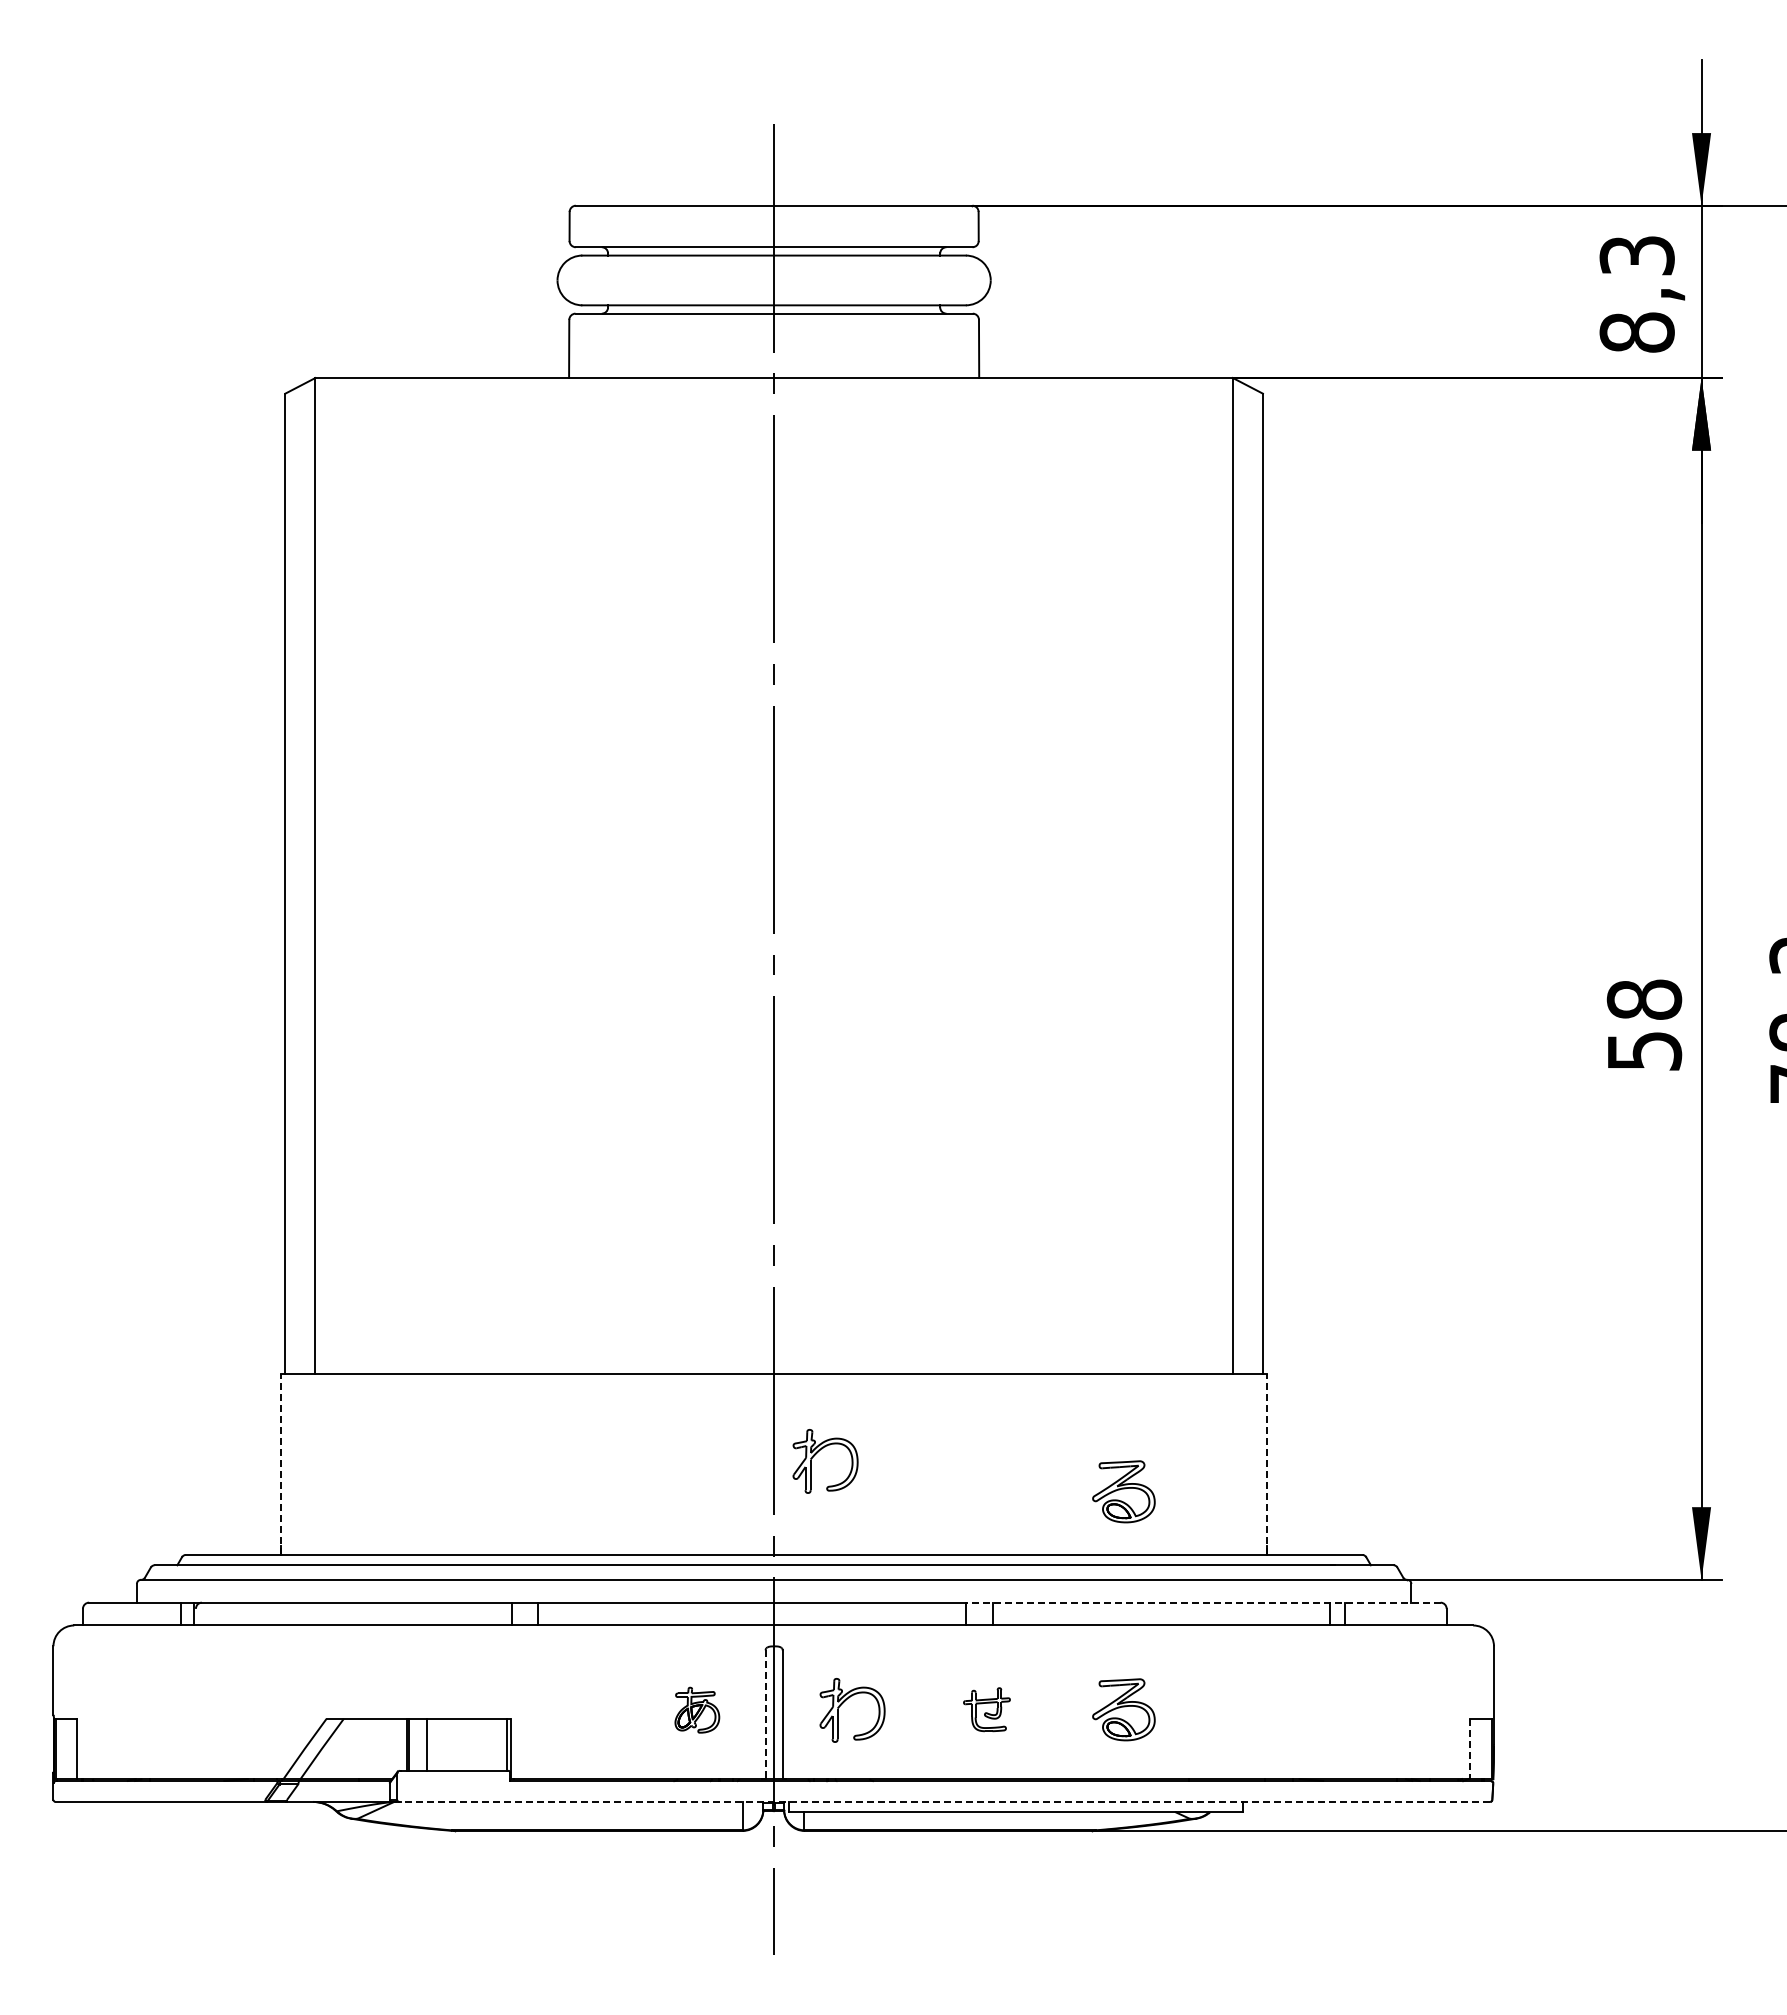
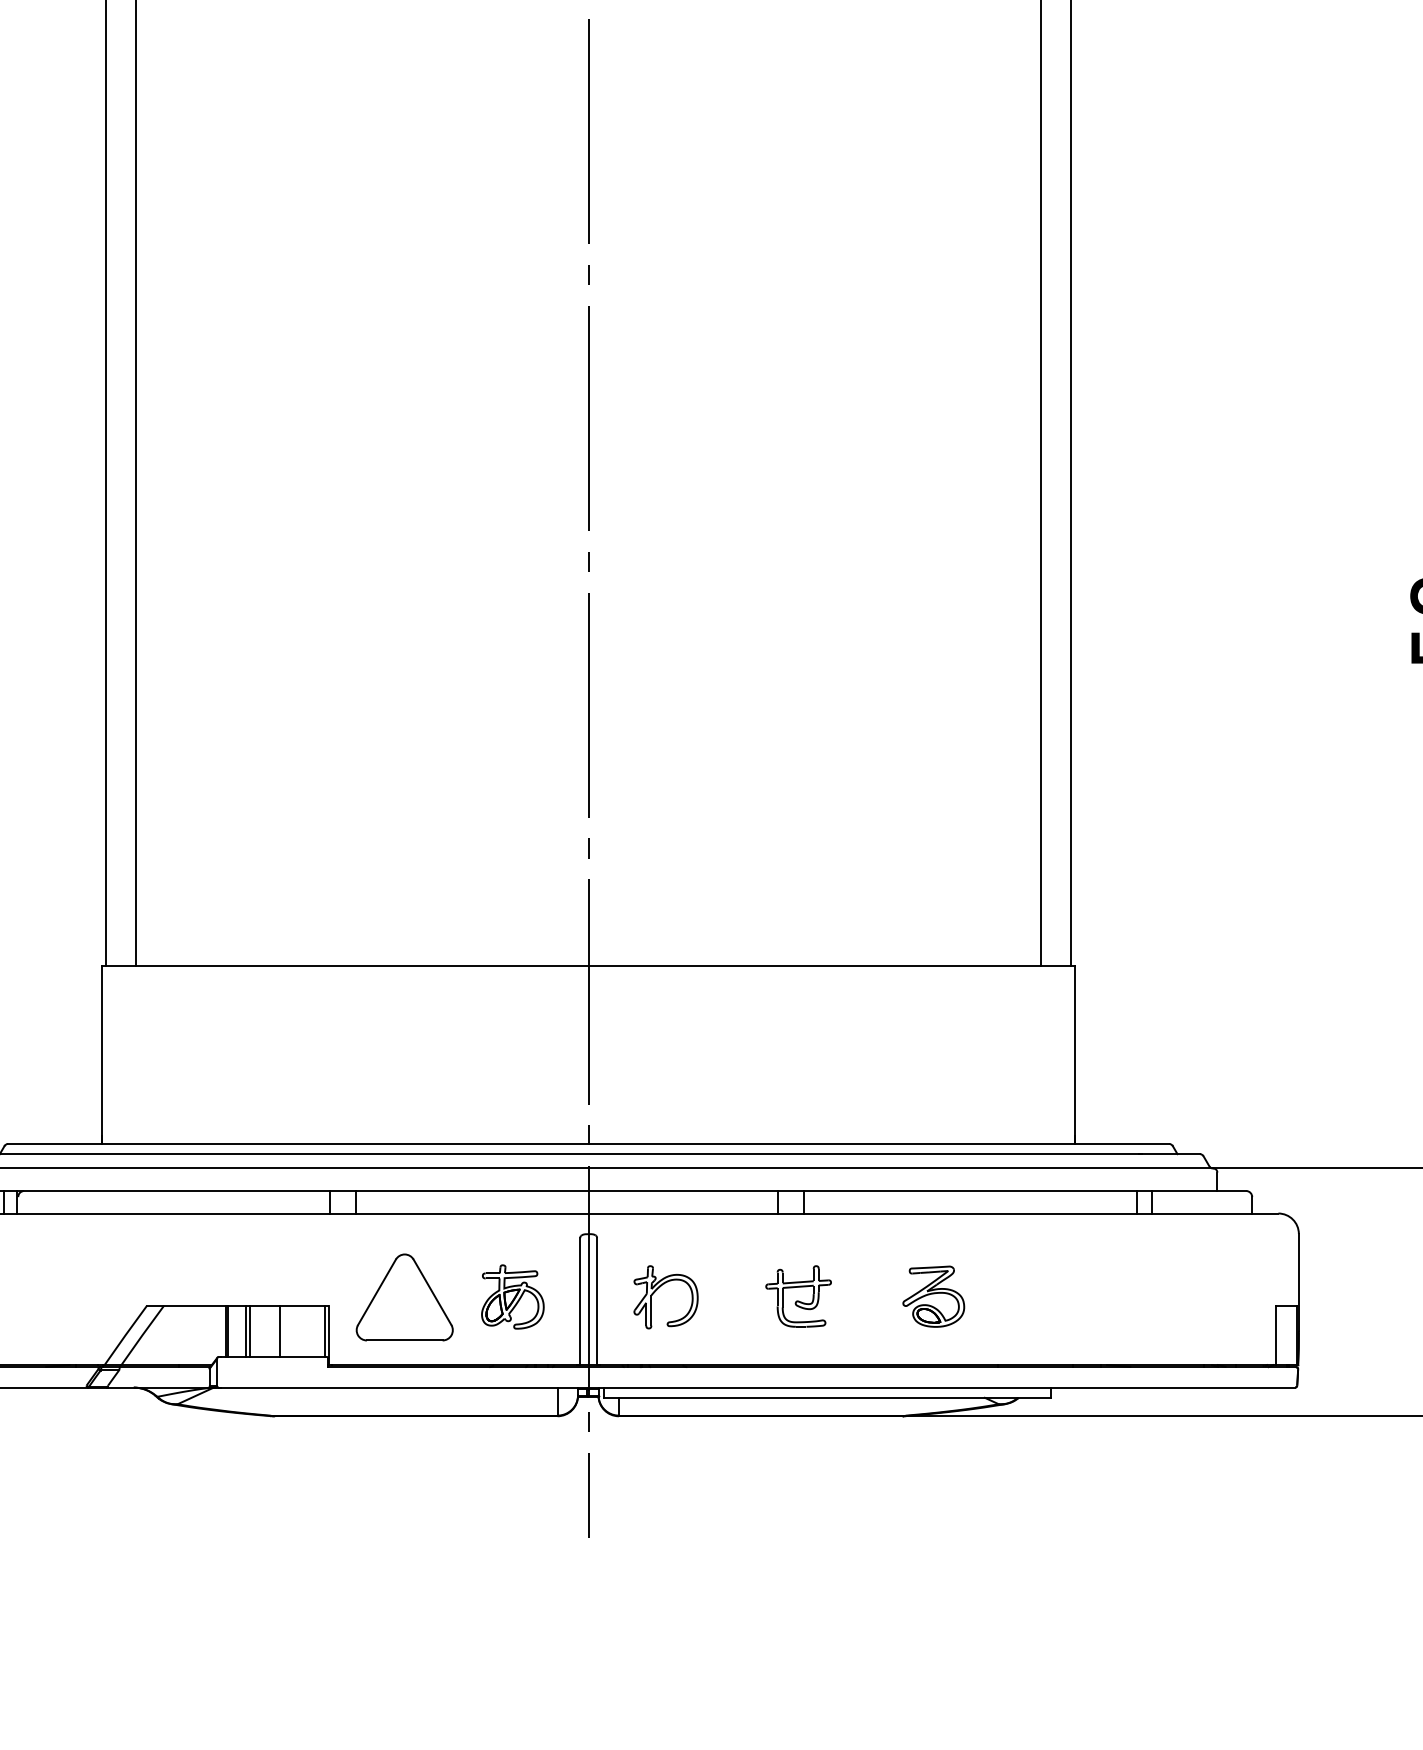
part: (817, 1453) -> (631, 1043), removed
line: (281, 1464) -> (102, 1054), dashed -> solid
line: (1267, 1464) -> (1075, 1054), dashed -> solid
part: (1123, 1491) -> (933, 1081), removed
line: (1202, 1602) -> (1011, 1190), dashed -> solid
part: (986, 1709) -> (798, 1296), size x1.43
part: (587, 1710) -> (404, 1297), added
part: (697, 1710) -> (513, 1297), size x1.43
line: (765, 1715) -> (580, 1302), dashed -> solid
line: (430, 1744) -> (249, 1330), added
line: (461, 1744) -> (280, 1330), added
line: (1470, 1749) -> (1275, 1335), dashed -> solid
line: (945, 1801) -> (757, 1387), dashed -> solid

